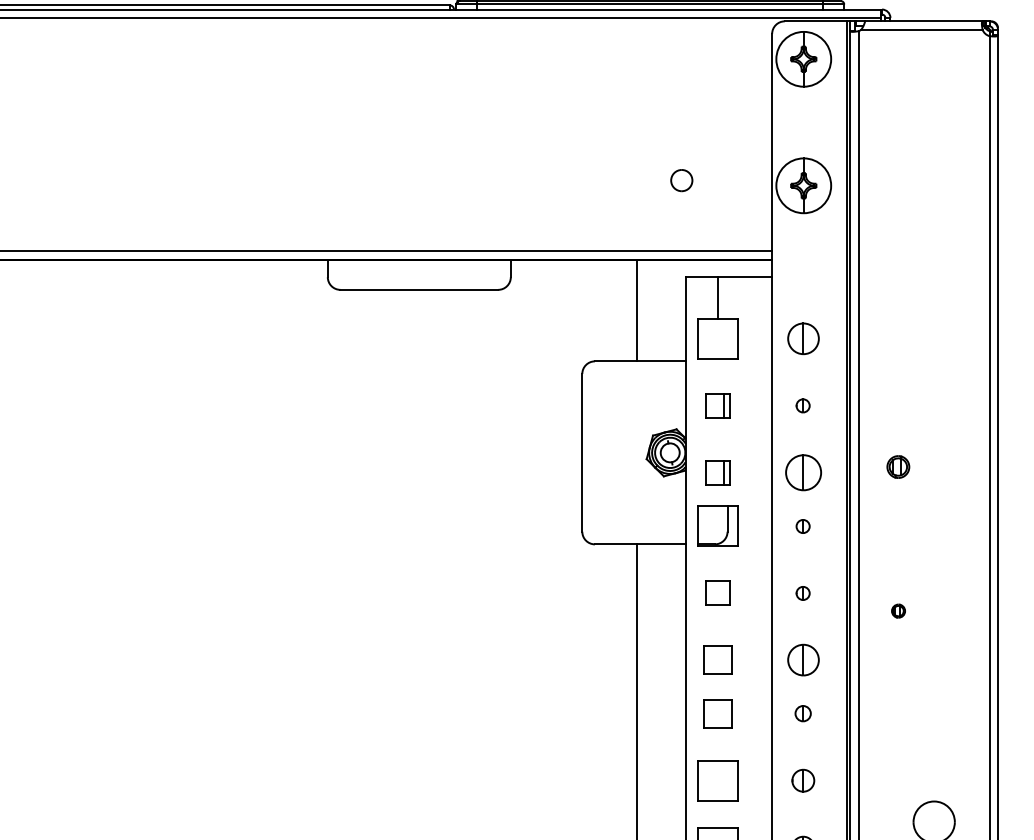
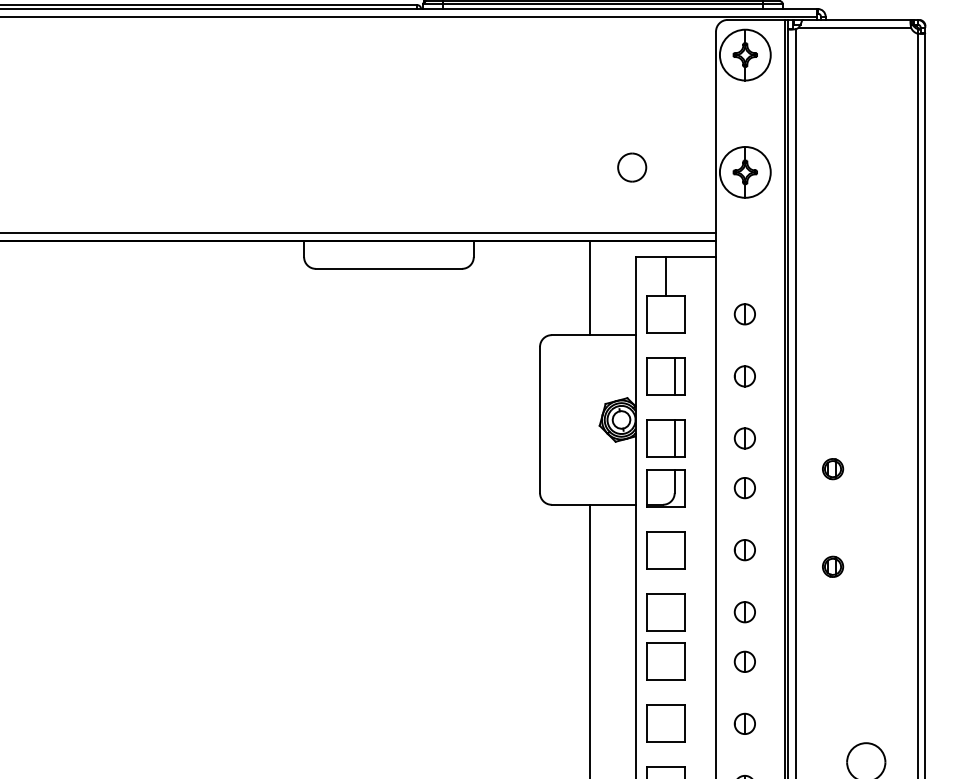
part: (682, 180) -> (632, 167), size x1.43
part: (802, 339) -> (744, 314), size x0.71
part: (717, 405) -> (665, 376), size x1.67
part: (802, 405) -> (744, 376), size x1.67
part: (898, 467) -> (833, 469), moved
part: (717, 472) -> (665, 438), size x1.67
part: (802, 472) -> (744, 438), size x0.62
part: (802, 526) -> (744, 488), size x1.67
part: (717, 593) -> (665, 550), size x1.67
part: (802, 593) -> (744, 550), size x1.67
part: (898, 610) -> (833, 566), size x1.67
part: (717, 660) -> (665, 612), size x1.43
part: (802, 660) -> (744, 612), size x0.71
part: (717, 713) -> (665, 661), size x1.43
part: (802, 713) -> (744, 661), size x1.43

